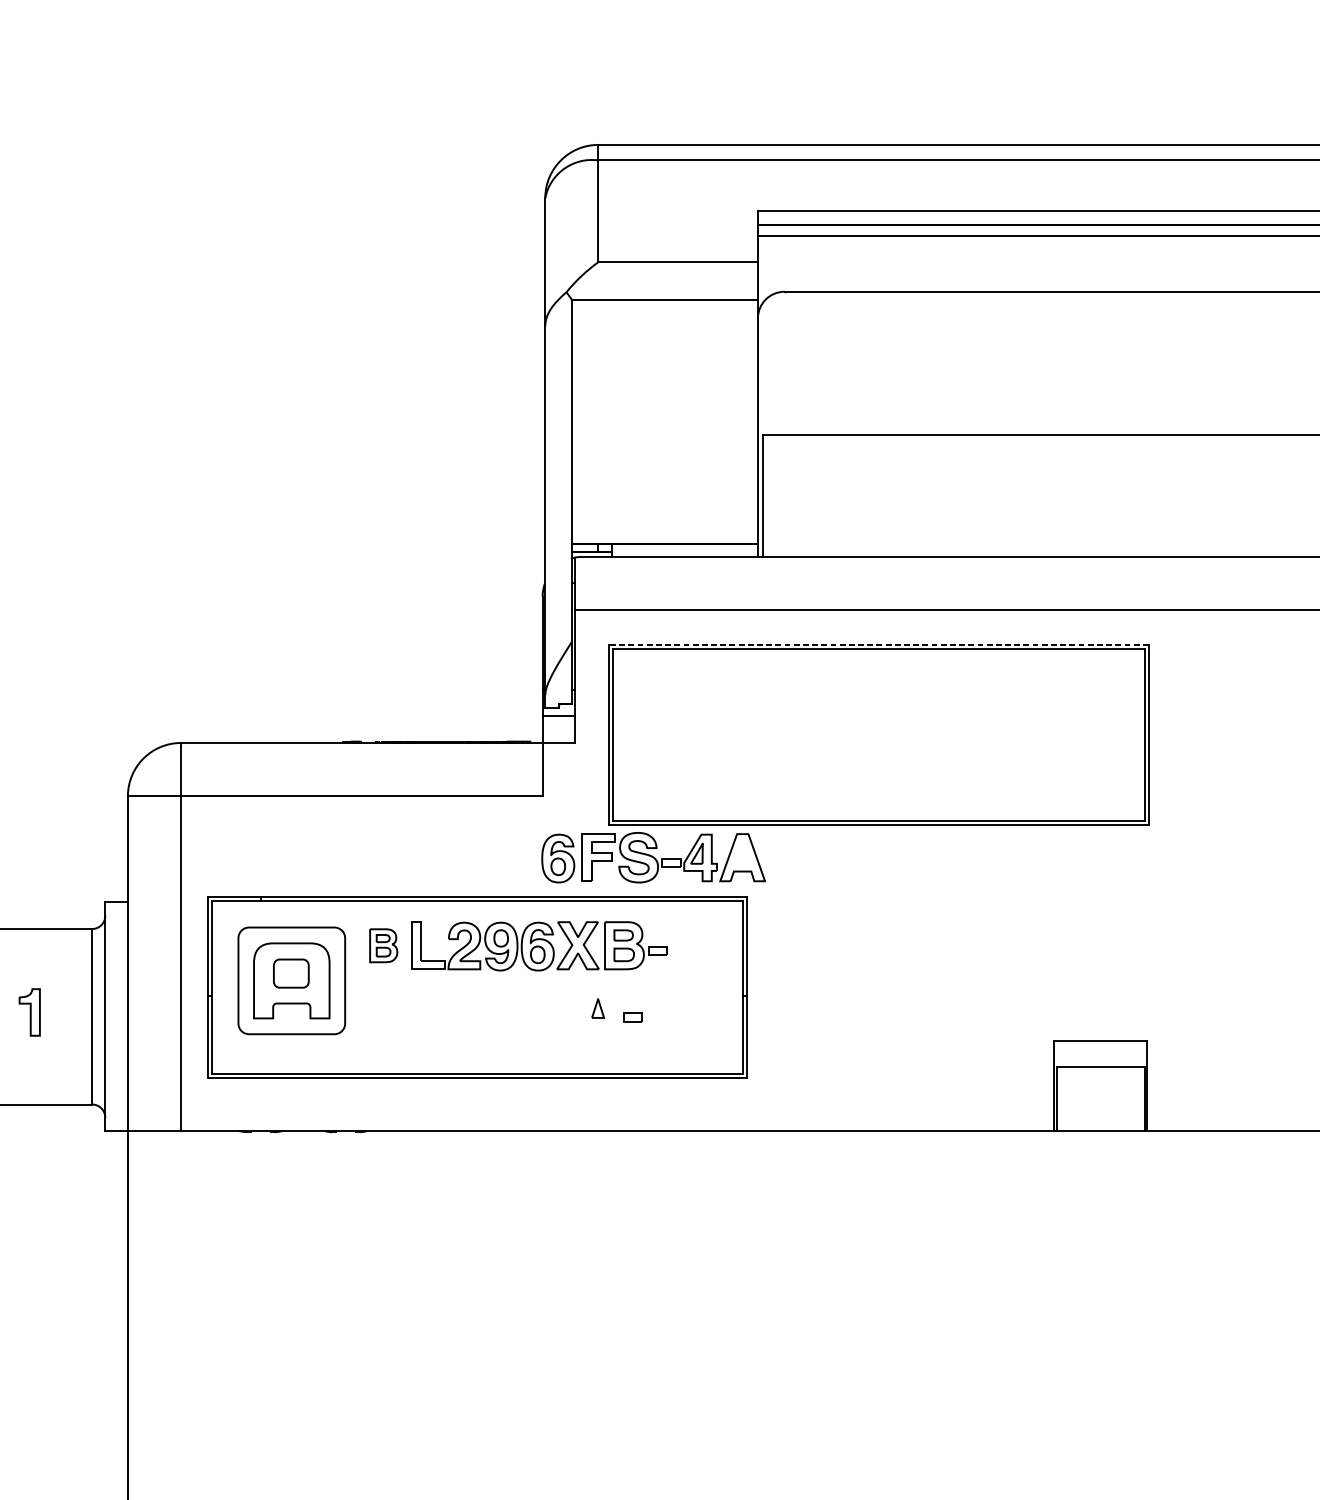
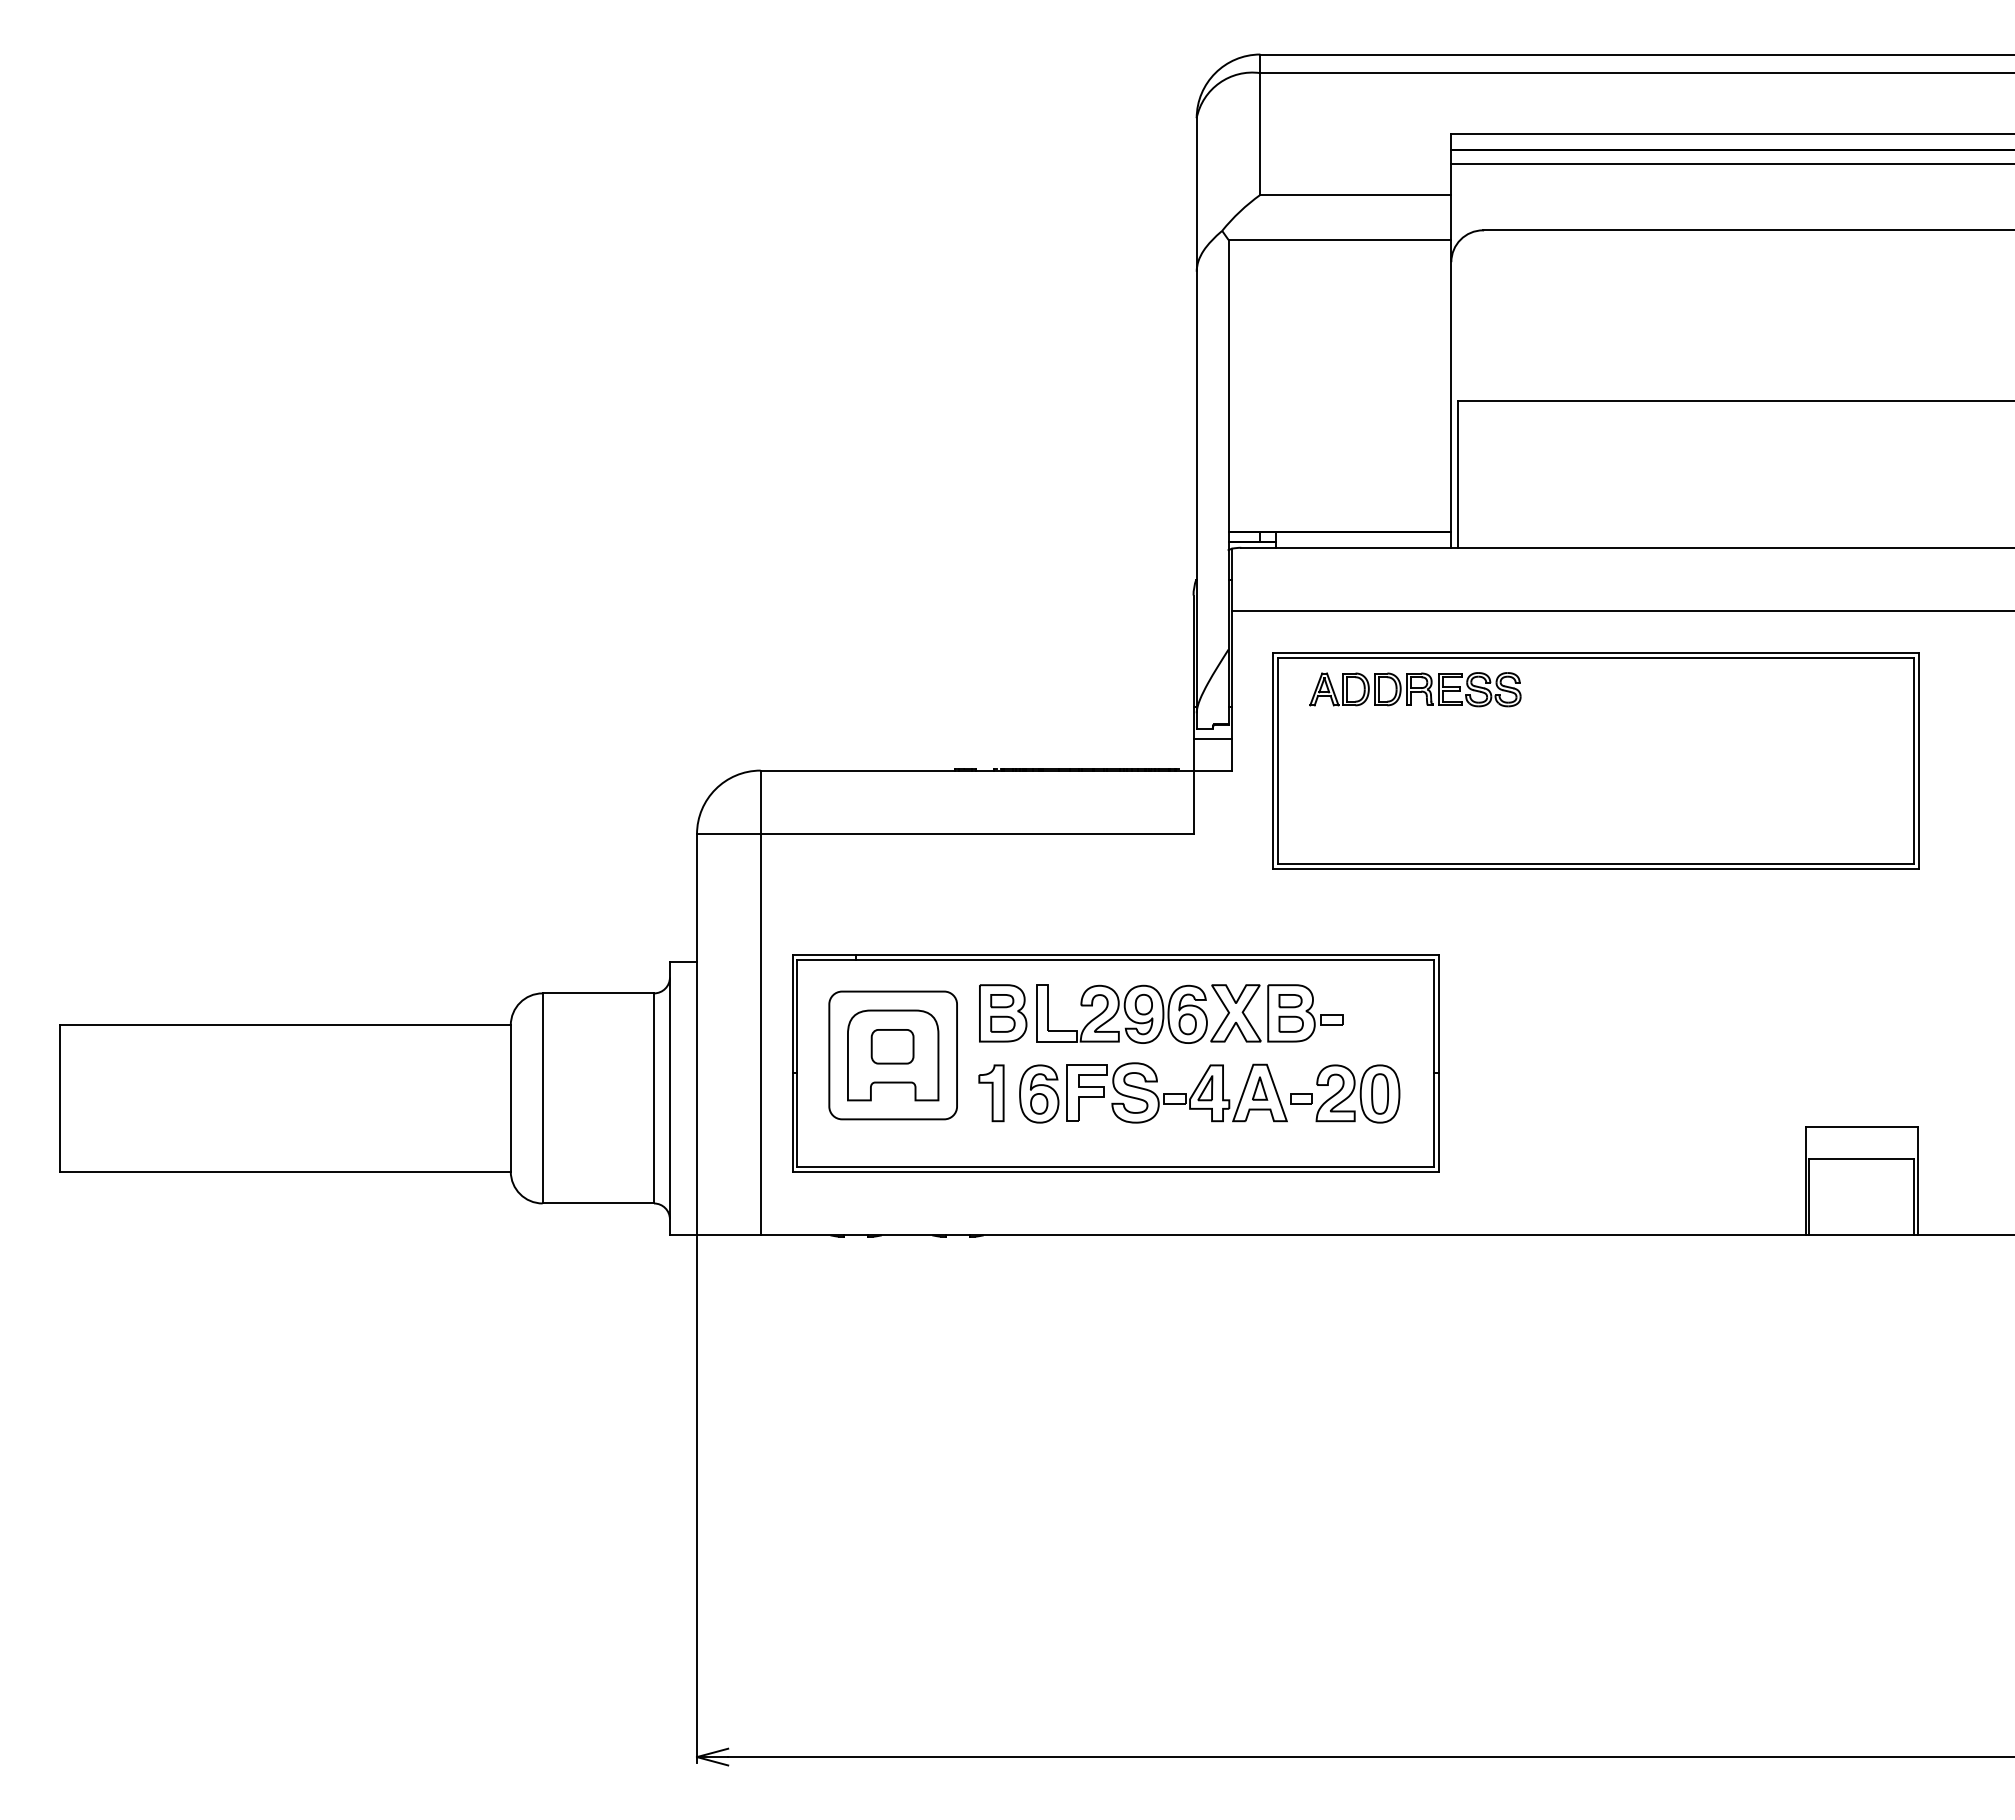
line: (878, 644) -> (1595, 652), dashed -> solid
part: (728, 675) -> (1415, 689), added
part: (653, 857) -> (1153, 1092), moved
part: (383, 945) -> (1003, 1013), size x1.43
part: (29, 1012) -> (991, 1093), moved
part: (679, 1012) -> (1357, 1093), added

